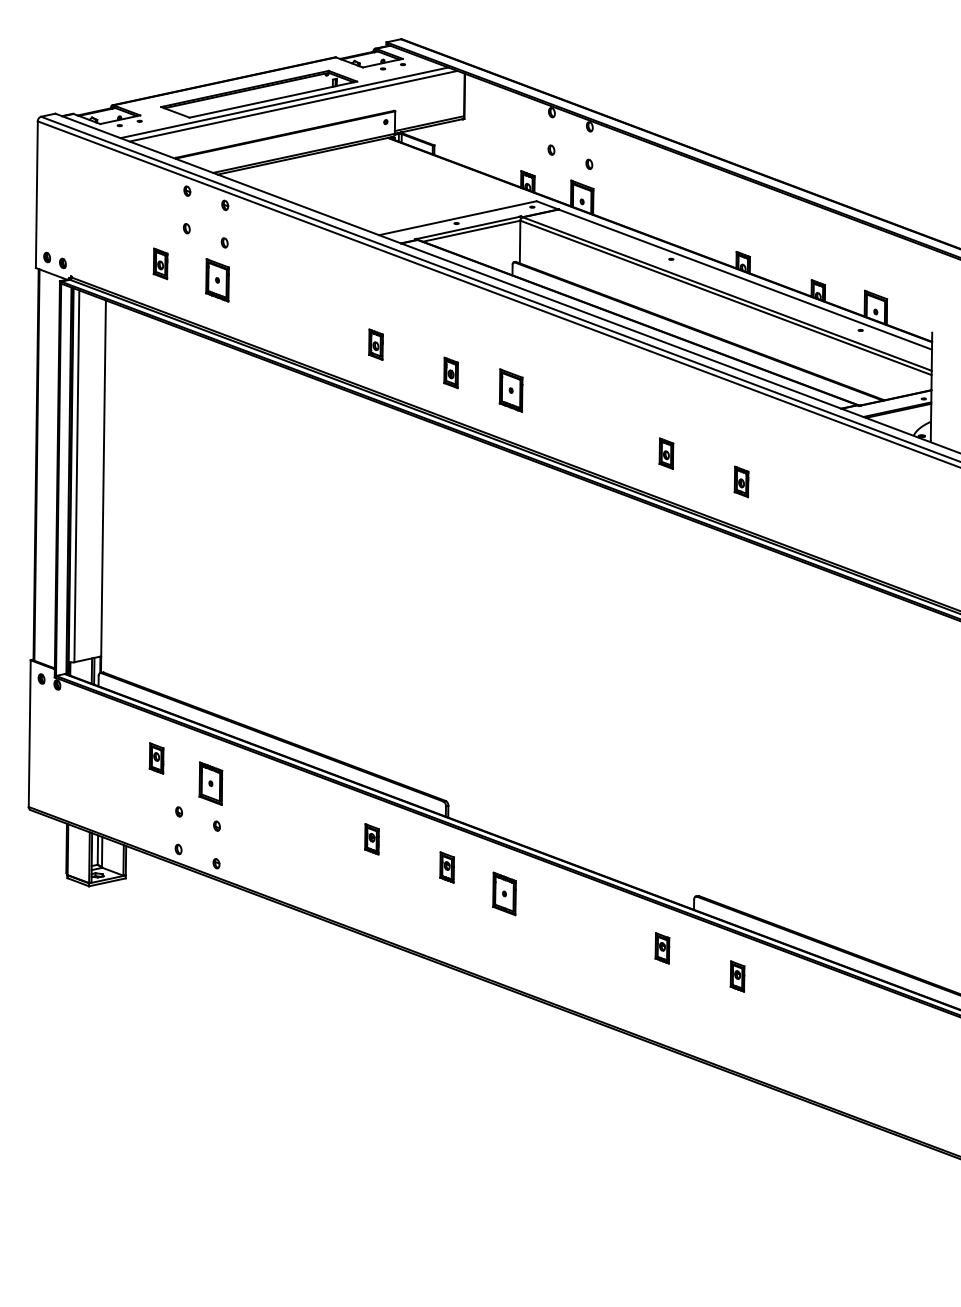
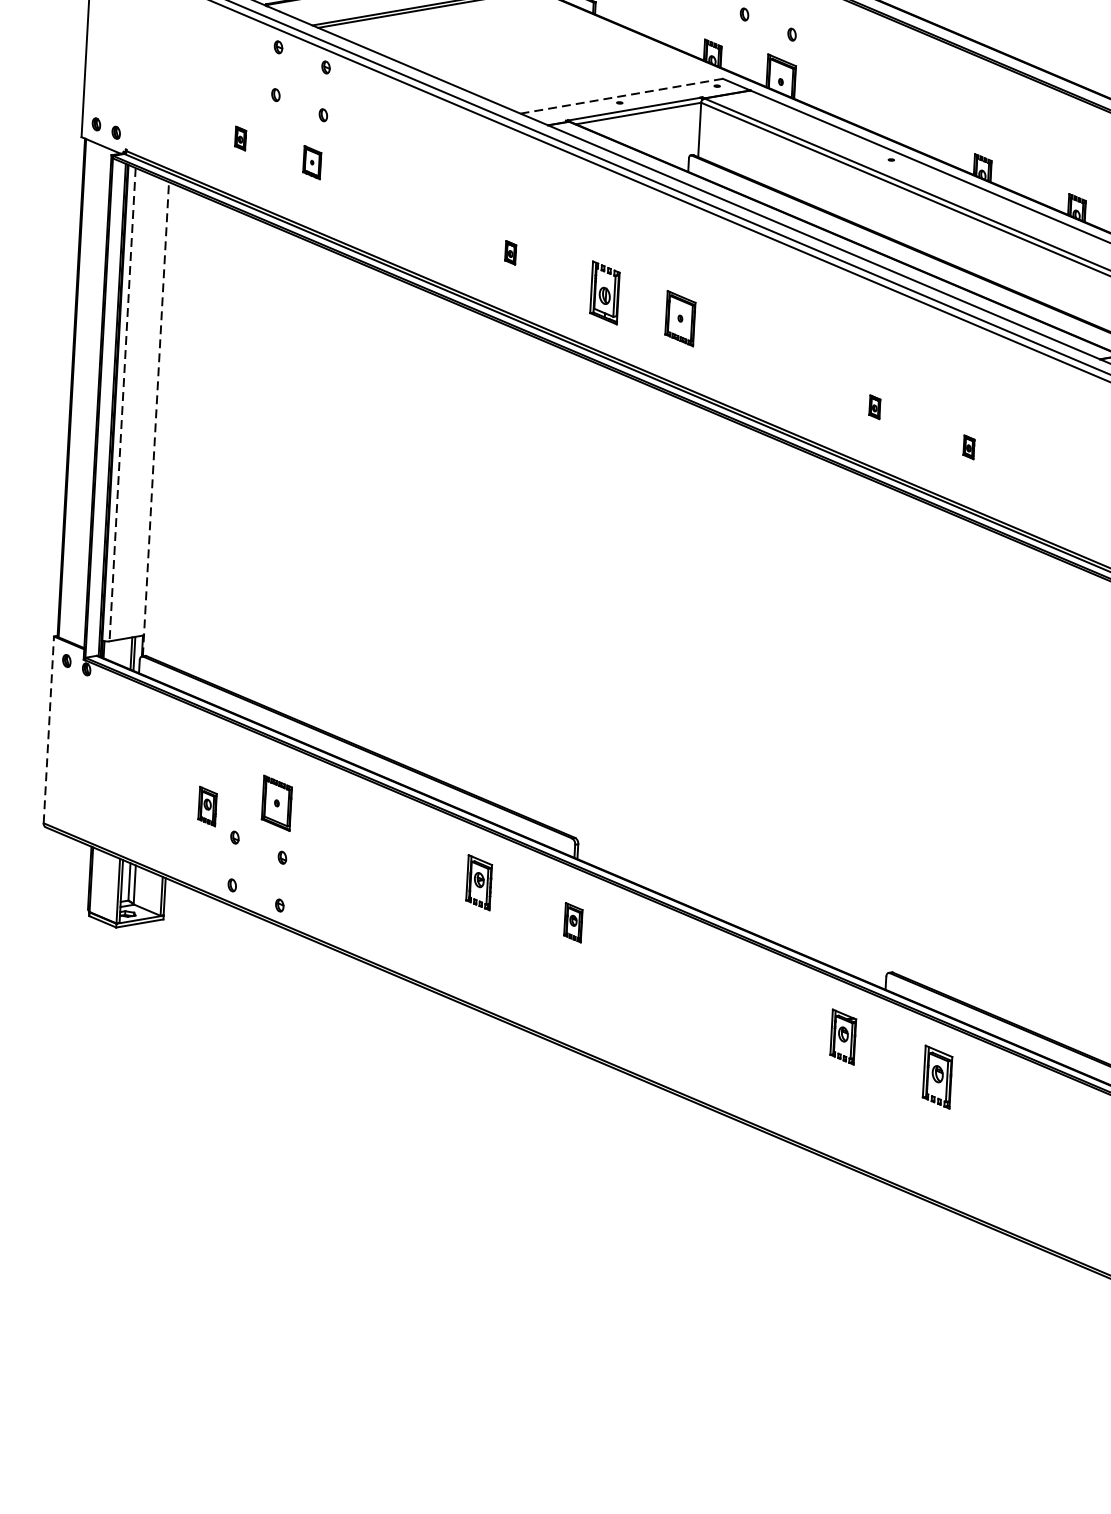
line: (457, 218) -> (621, 96), solid -> dashed
part: (160, 263) -> (240, 138), size x0.6
part: (217, 280) -> (312, 162), size x0.6
part: (375, 344) -> (510, 252), size x0.6
part: (450, 372) -> (604, 292), size x1.6
part: (666, 453) -> (874, 407), size x0.6
line: (76, 476) -> (122, 404), solid -> dashed
part: (741, 481) -> (968, 446), size x0.6
line: (103, 486) -> (156, 419), solid -> dashed
line: (29, 733) -> (48, 729), solid -> dashed
part: (156, 758) -> (207, 806), moved
part: (371, 839) -> (478, 882), size x1.4
part: (504, 893) -> (645, 958), removed
part: (662, 948) -> (843, 1037), size x1.4
part: (737, 976) -> (937, 1077), size x1.6

